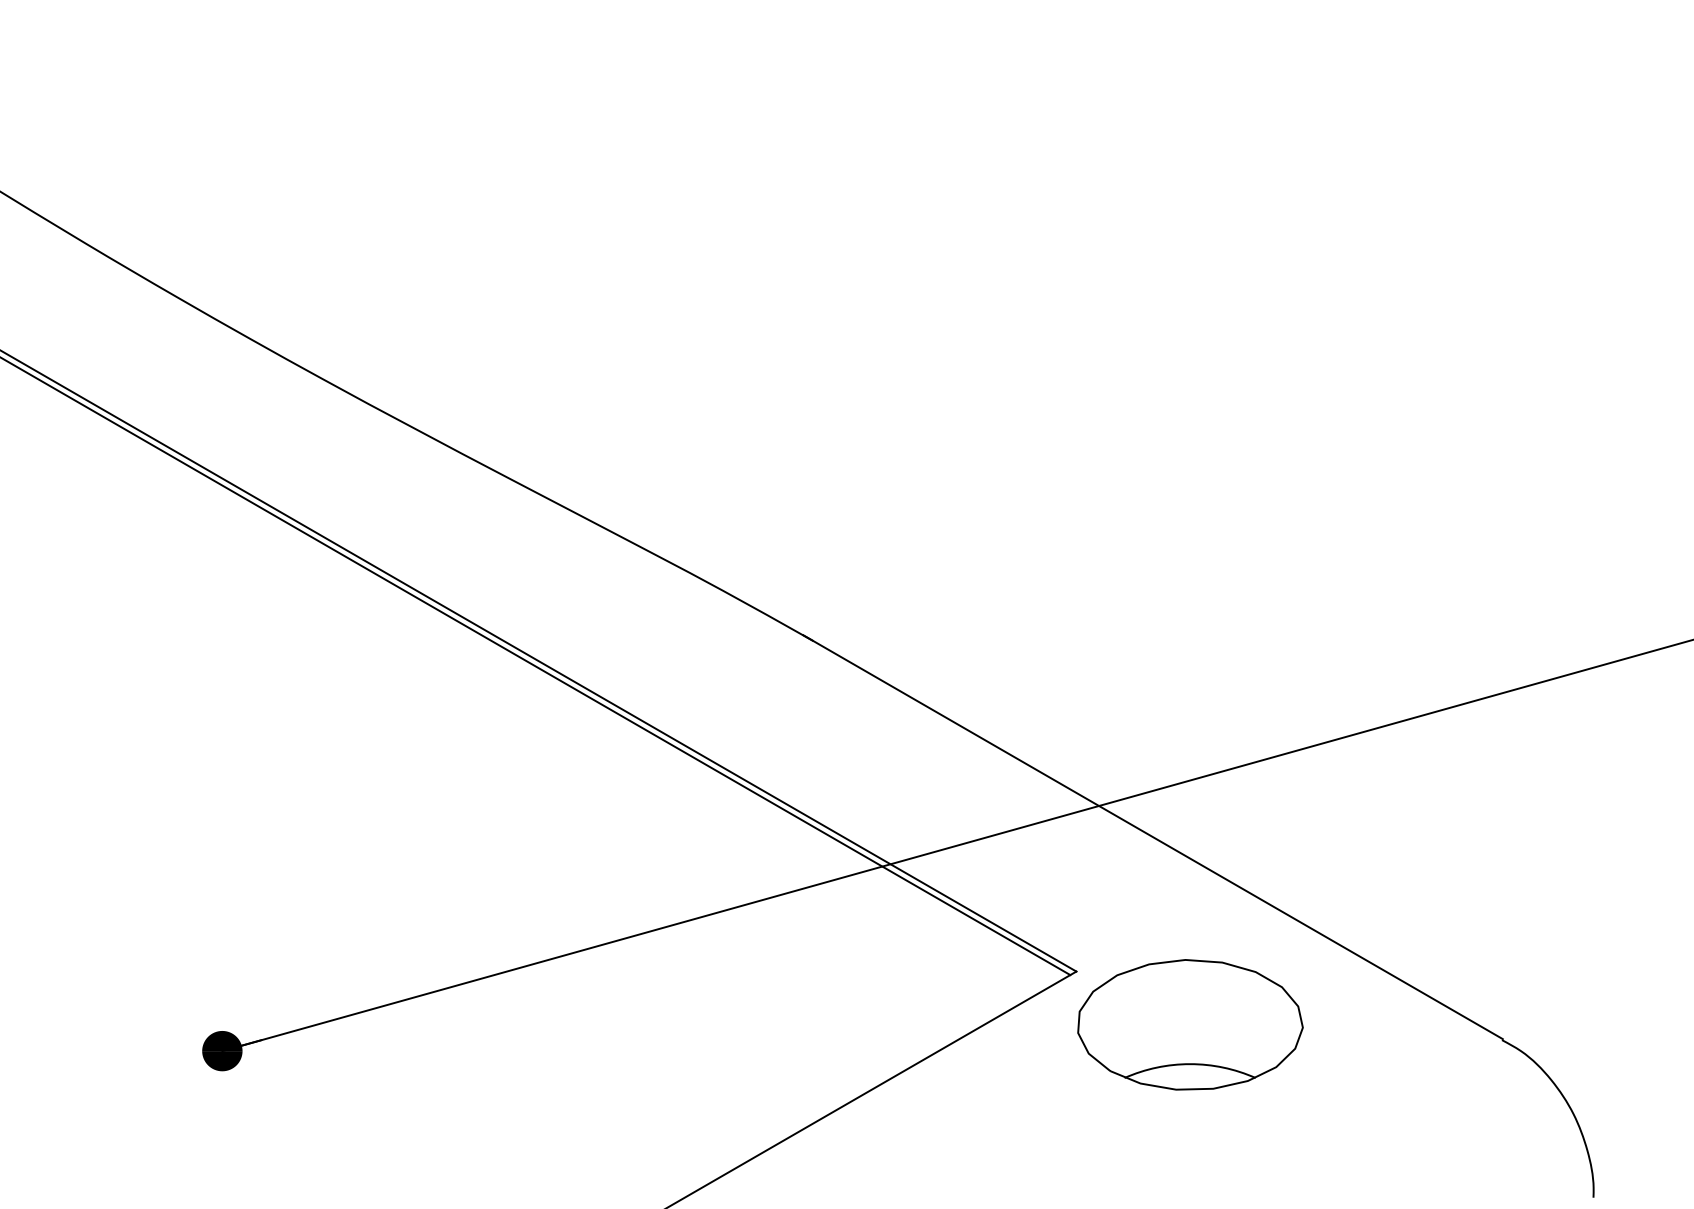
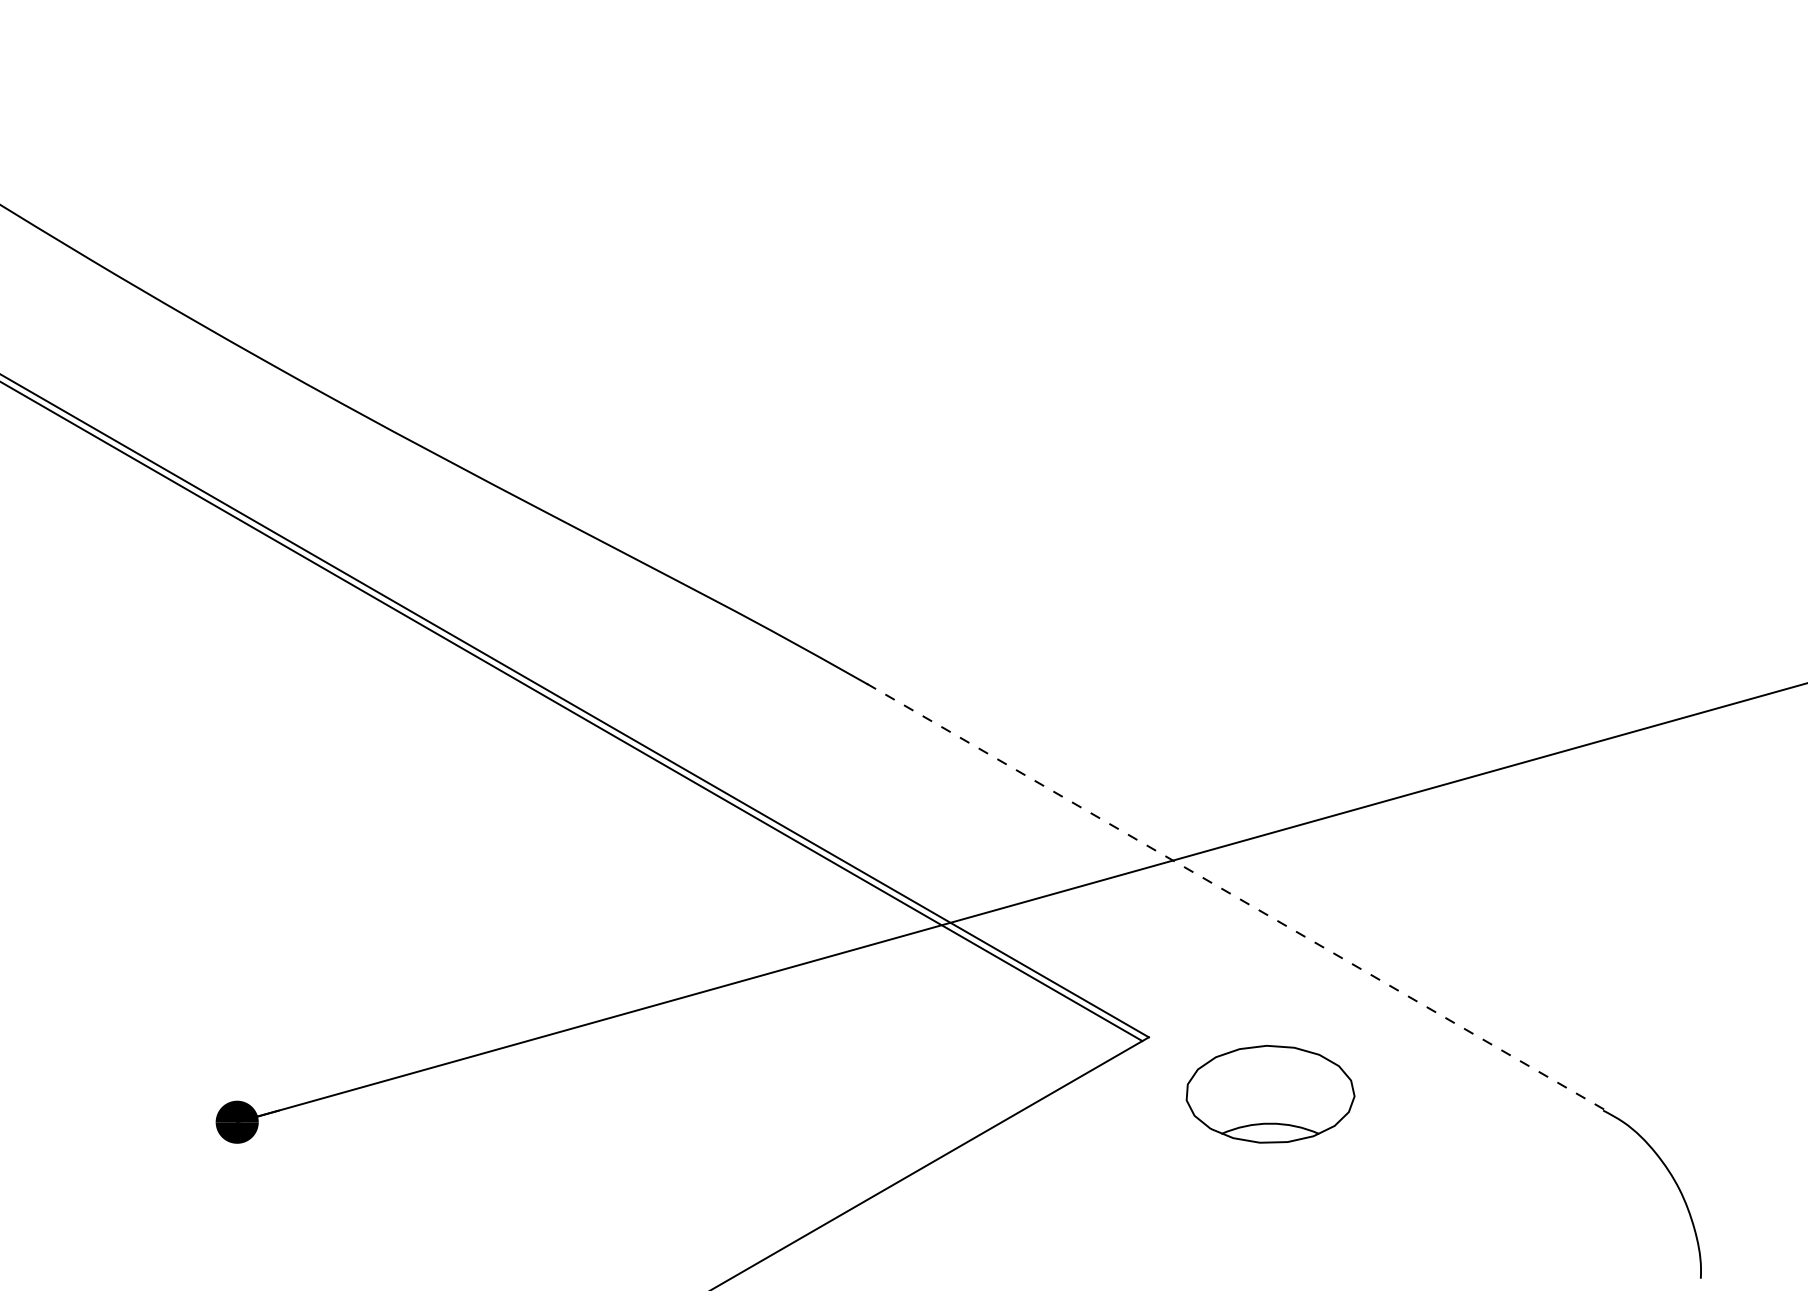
line: (1152, 836) -> (1230, 893), solid -> dashed
part: (1190, 1025) -> (1270, 1094), size x0.7

